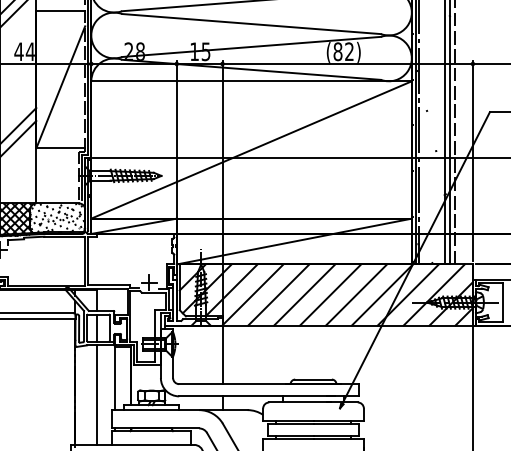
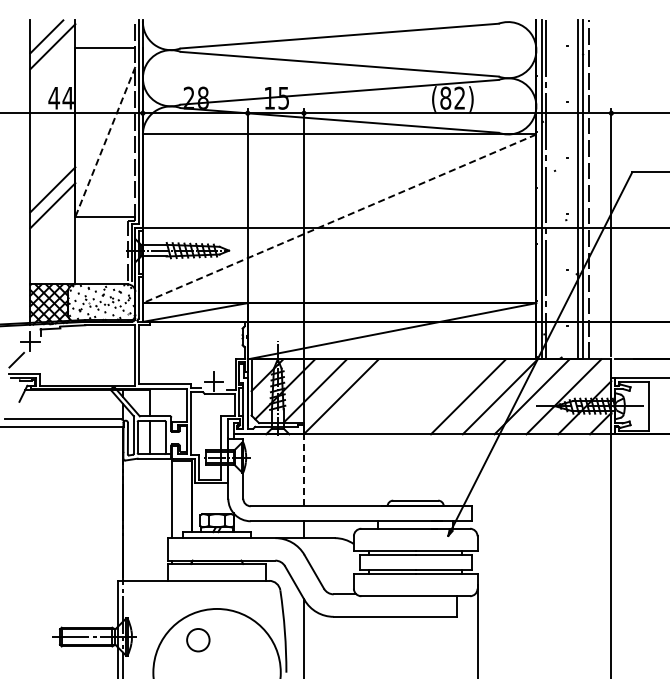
line: (60, 87) -> (105, 141), solid -> dashed
line: (251, 150) -> (339, 219), solid -> dashed
line: (278, 294) -> (372, 396), removed
line: (304, 294) -> (404, 396), removed
line: (330, 294) -> (436, 396), removed
line: (222, 355) -> (304, 470), solid -> dashed
line: (97, 394) -> (150, 519), removed

